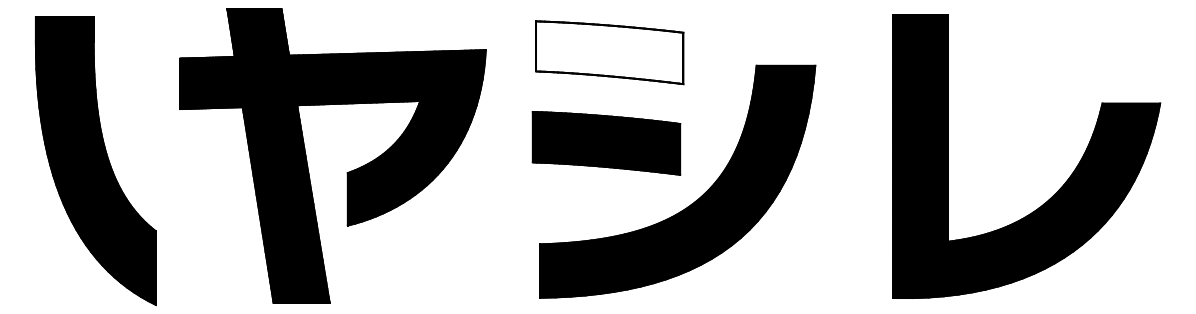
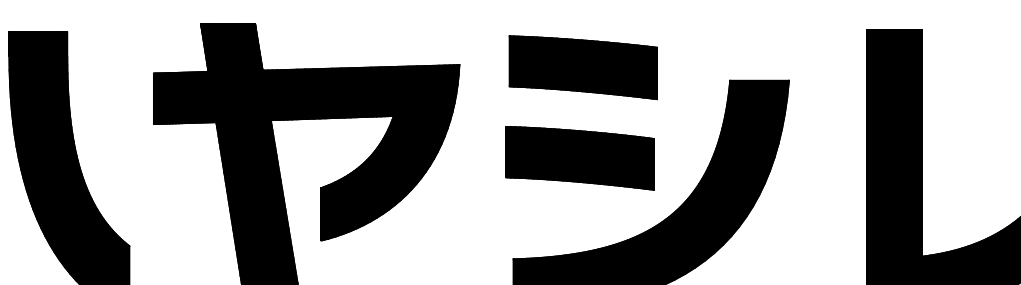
fill: (609, 52) -> (583, 67), added

